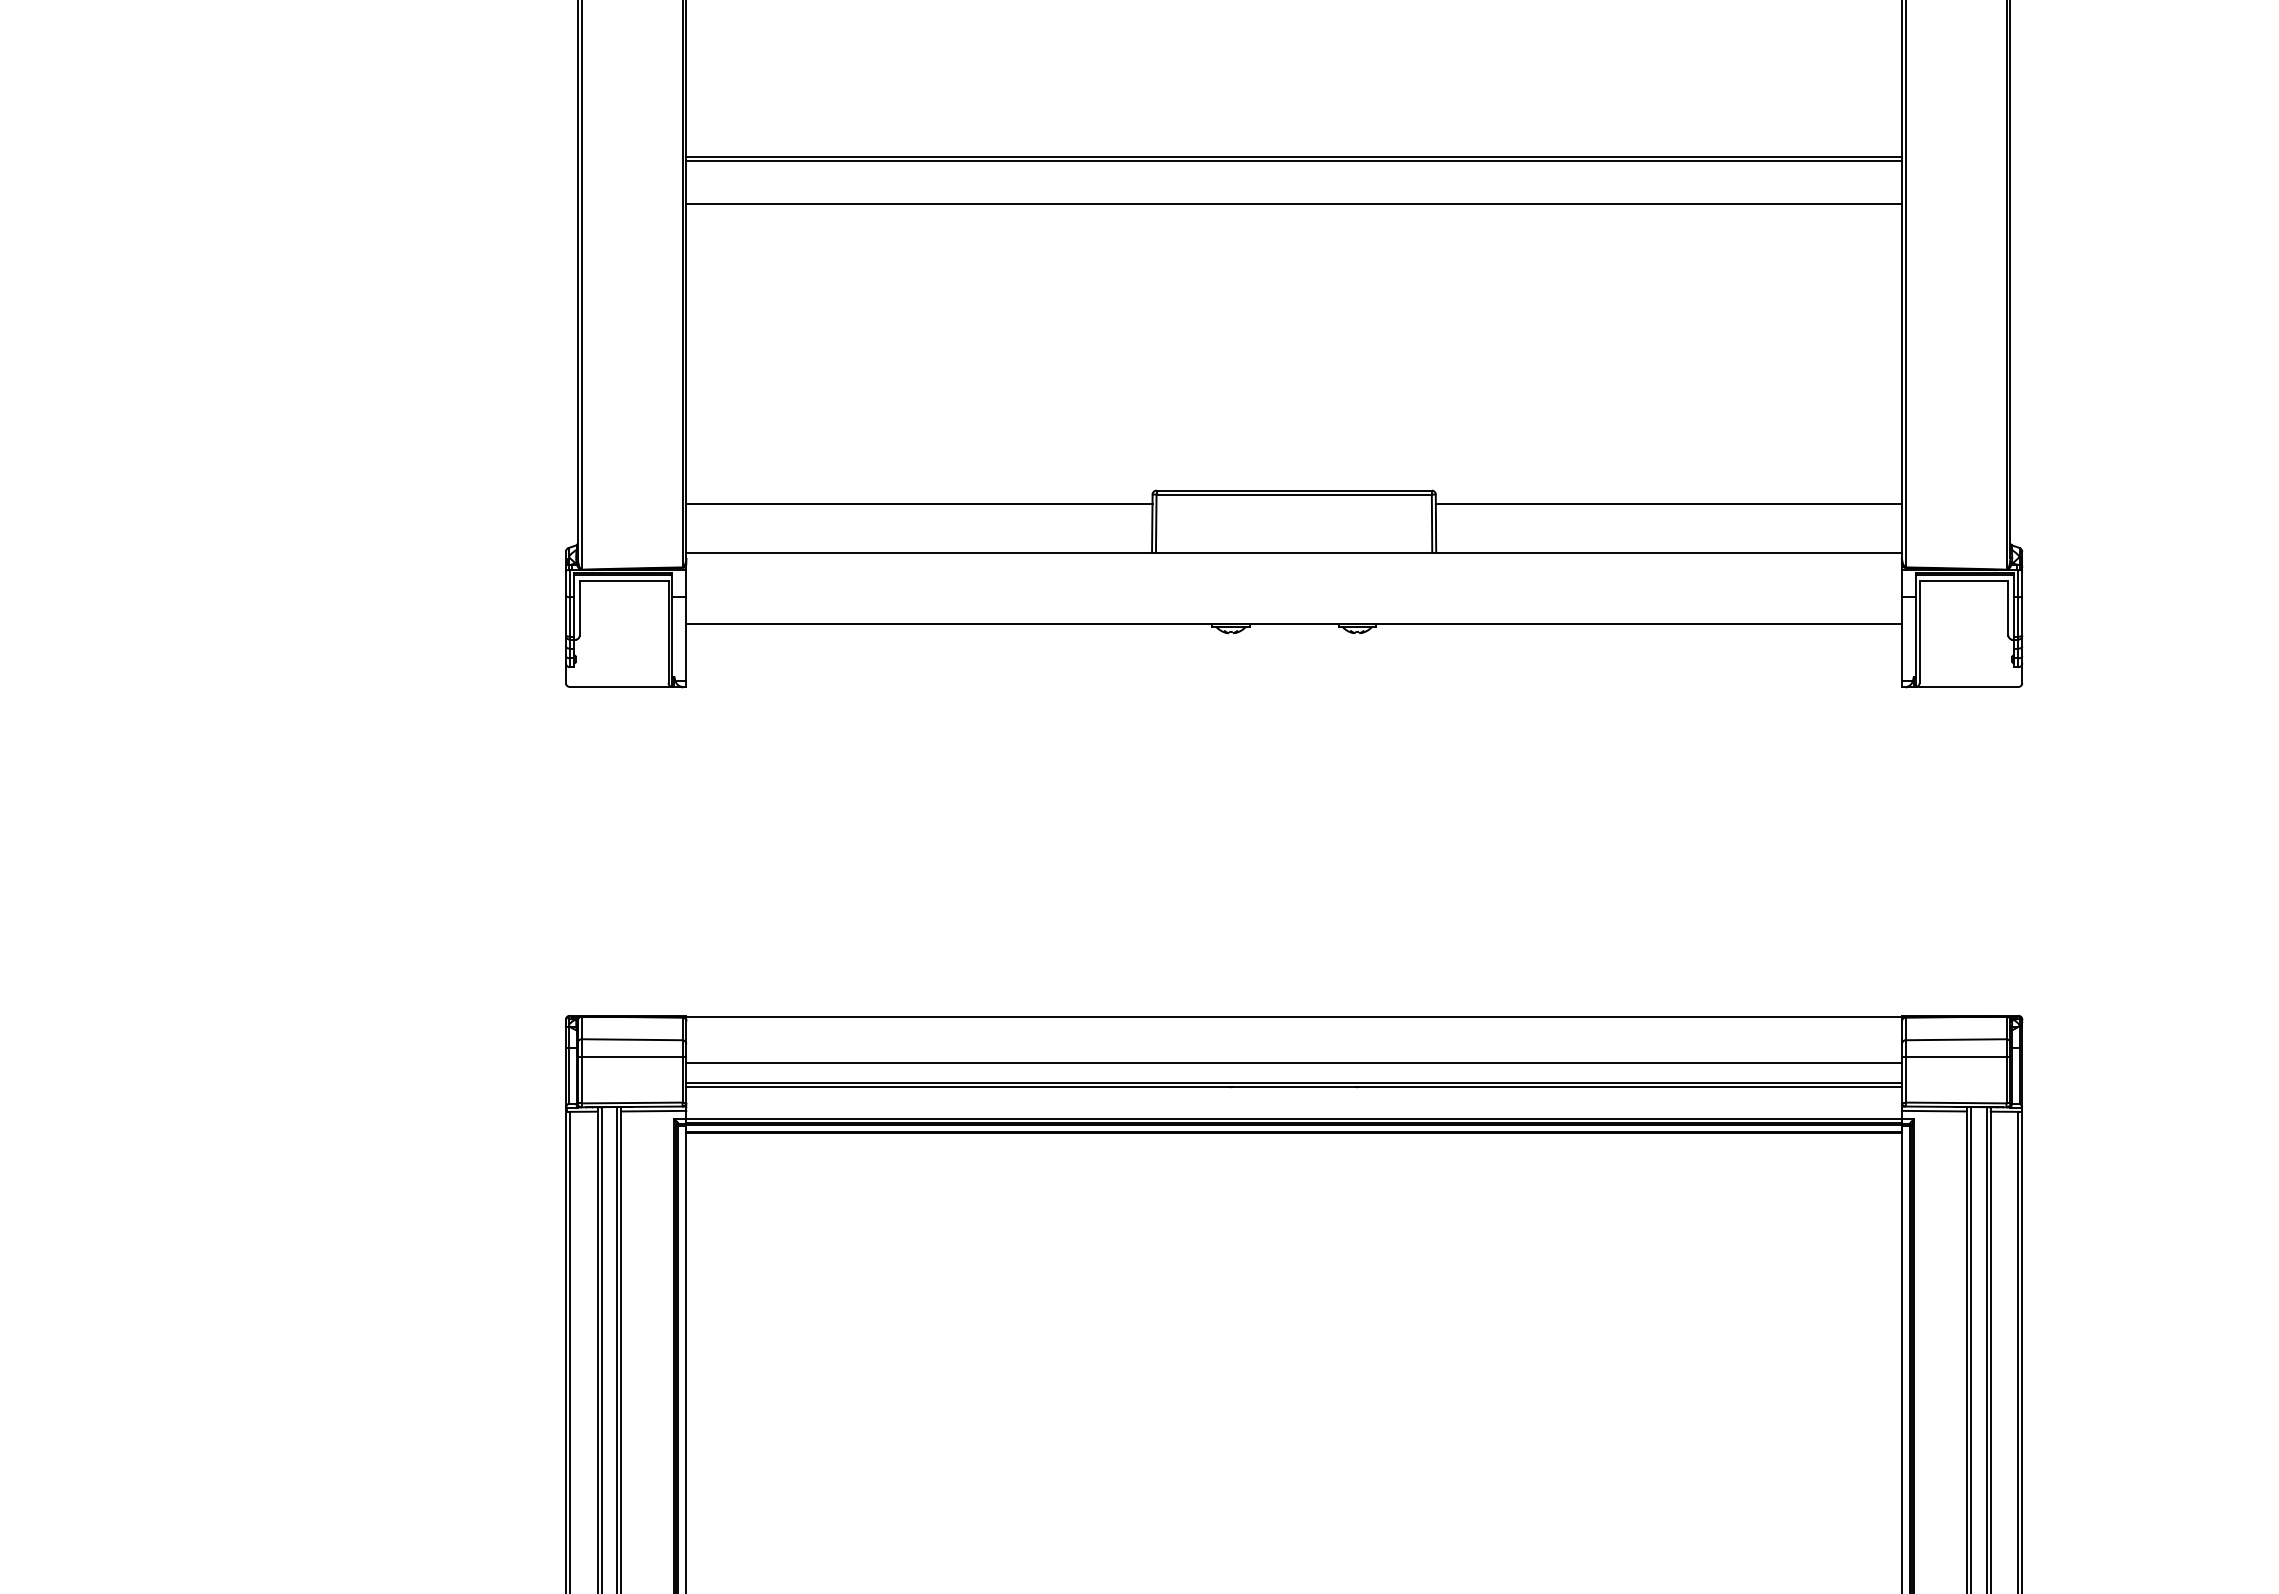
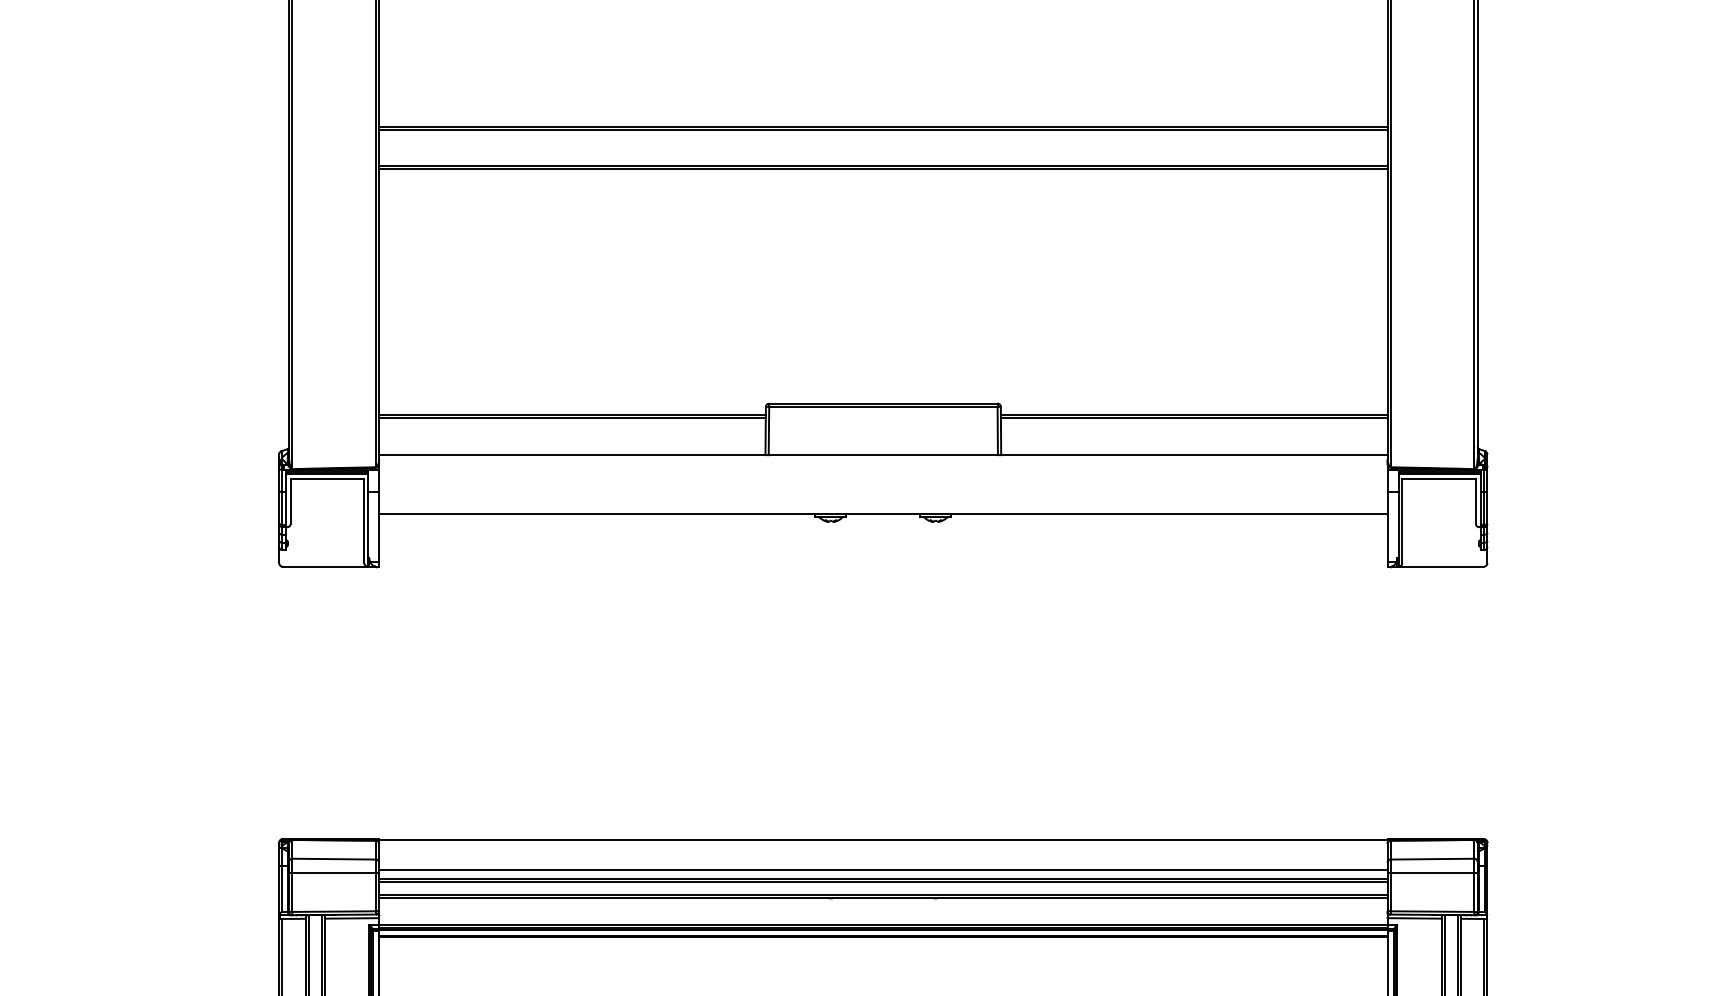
line: (1293, 208) -> (882, 169), added
line: (919, 508) -> (572, 418), added
line: (1668, 508) -> (1193, 418), added
line: (1293, 1052) -> (882, 869), added
line: (1293, 1067) -> (882, 882), added

